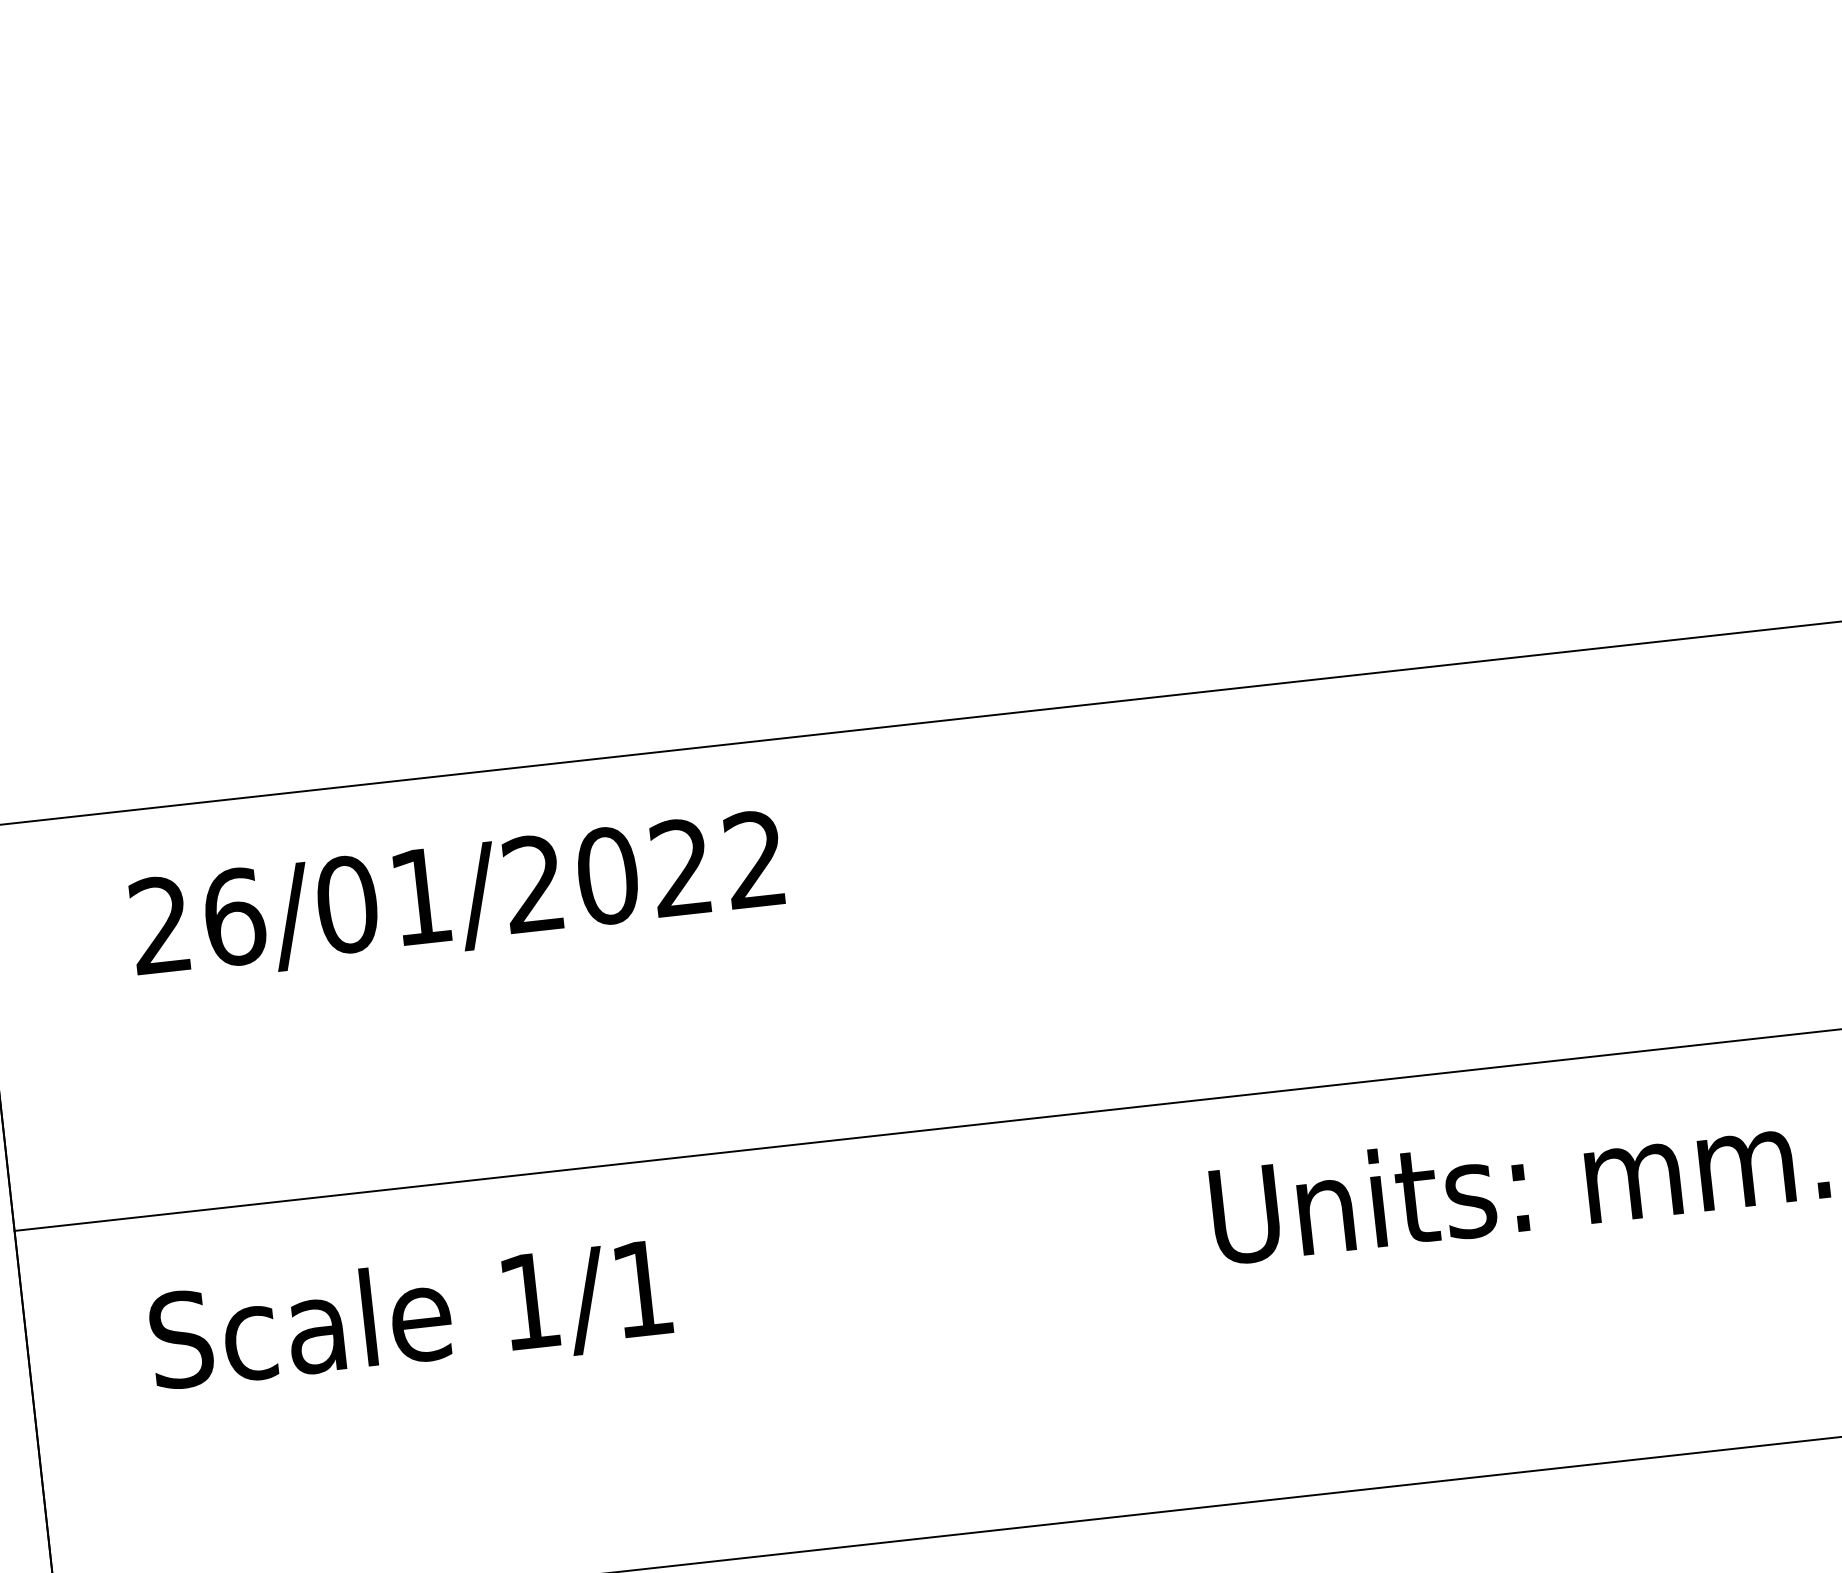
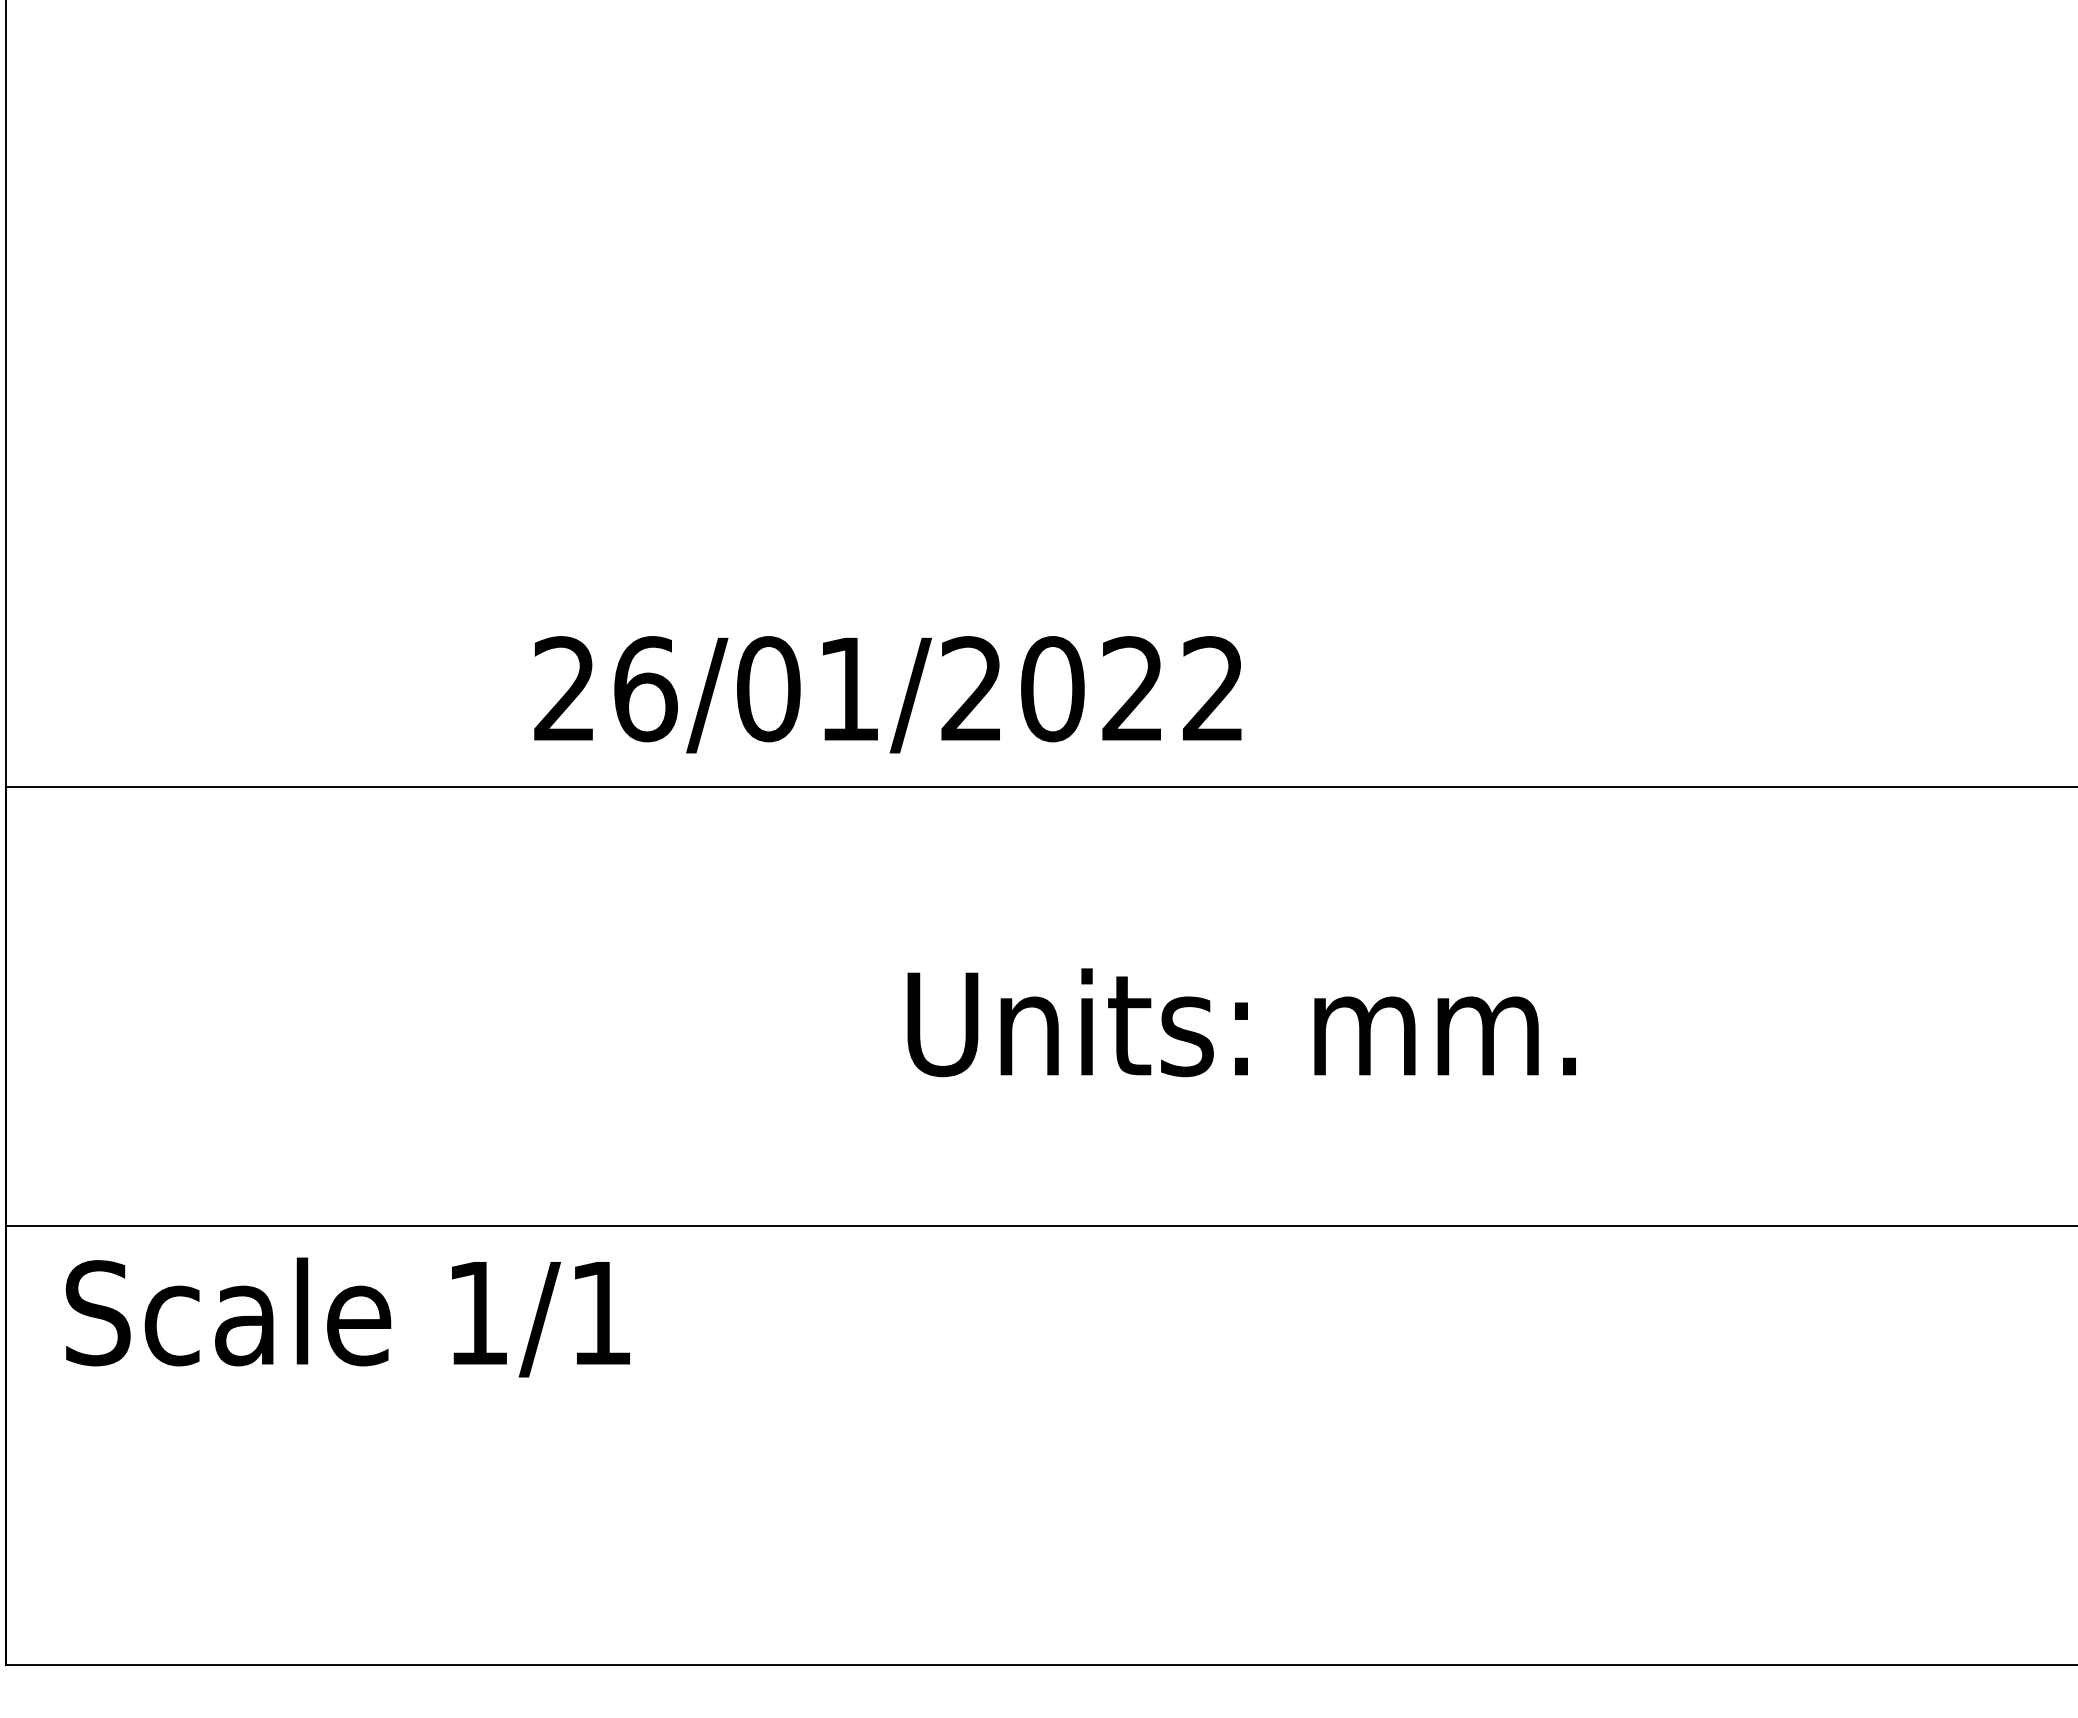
text: (456, 897) -> (887, 694), moved
text: (1519, 1183) -> (1241, 1022), moved
text: (410, 1318) -> (347, 1317), moved

